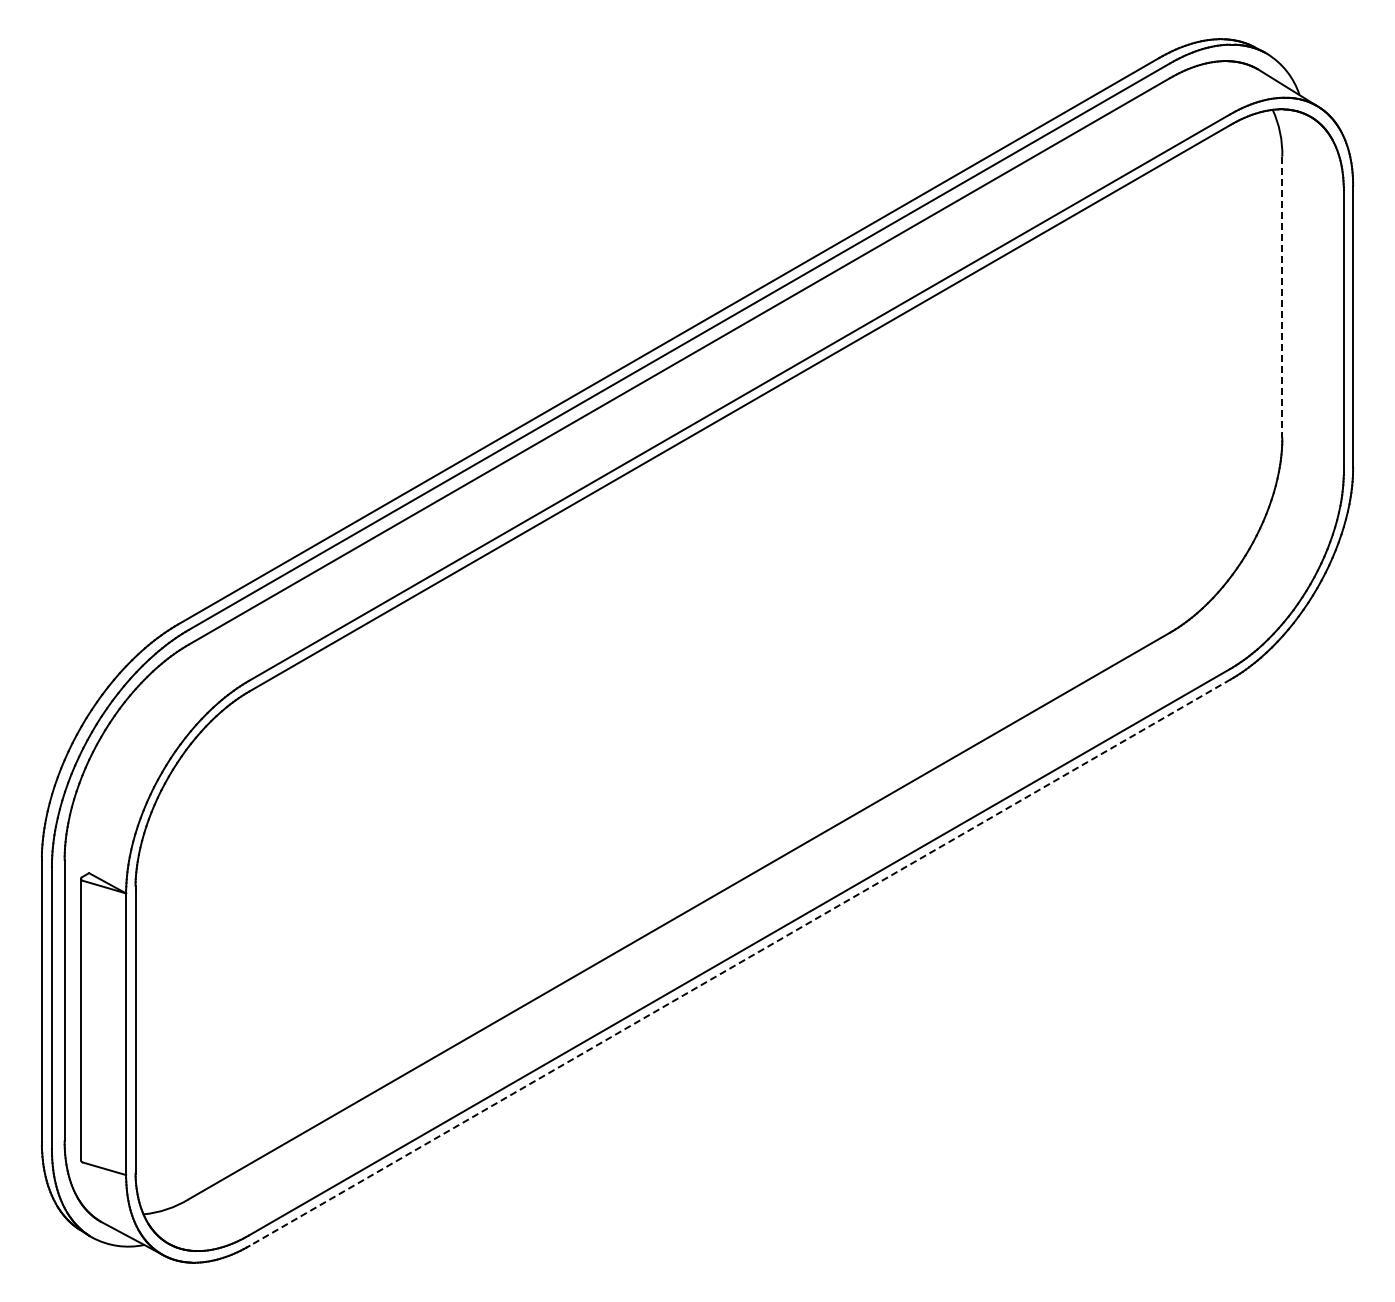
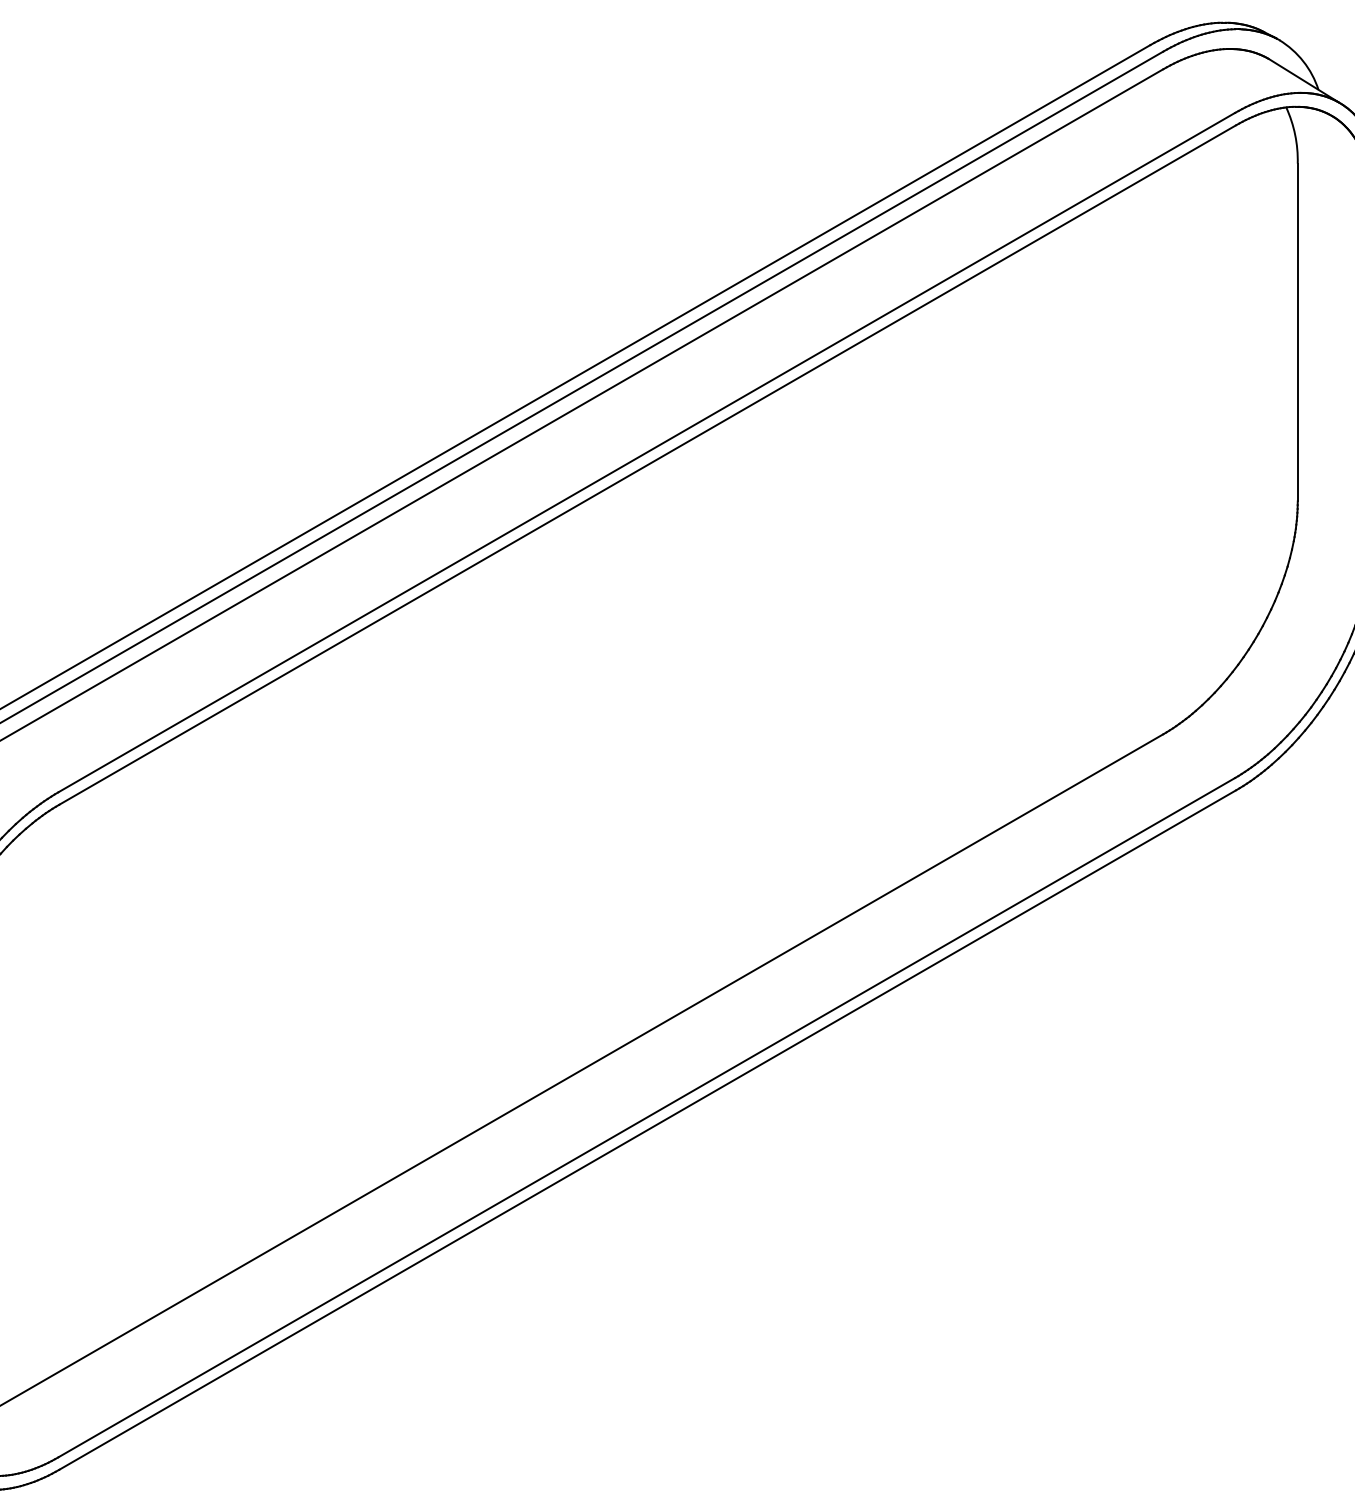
line: (1282, 297) -> (1297, 332), dashed -> solid
line: (740, 962) -> (648, 1129), dashed -> solid

